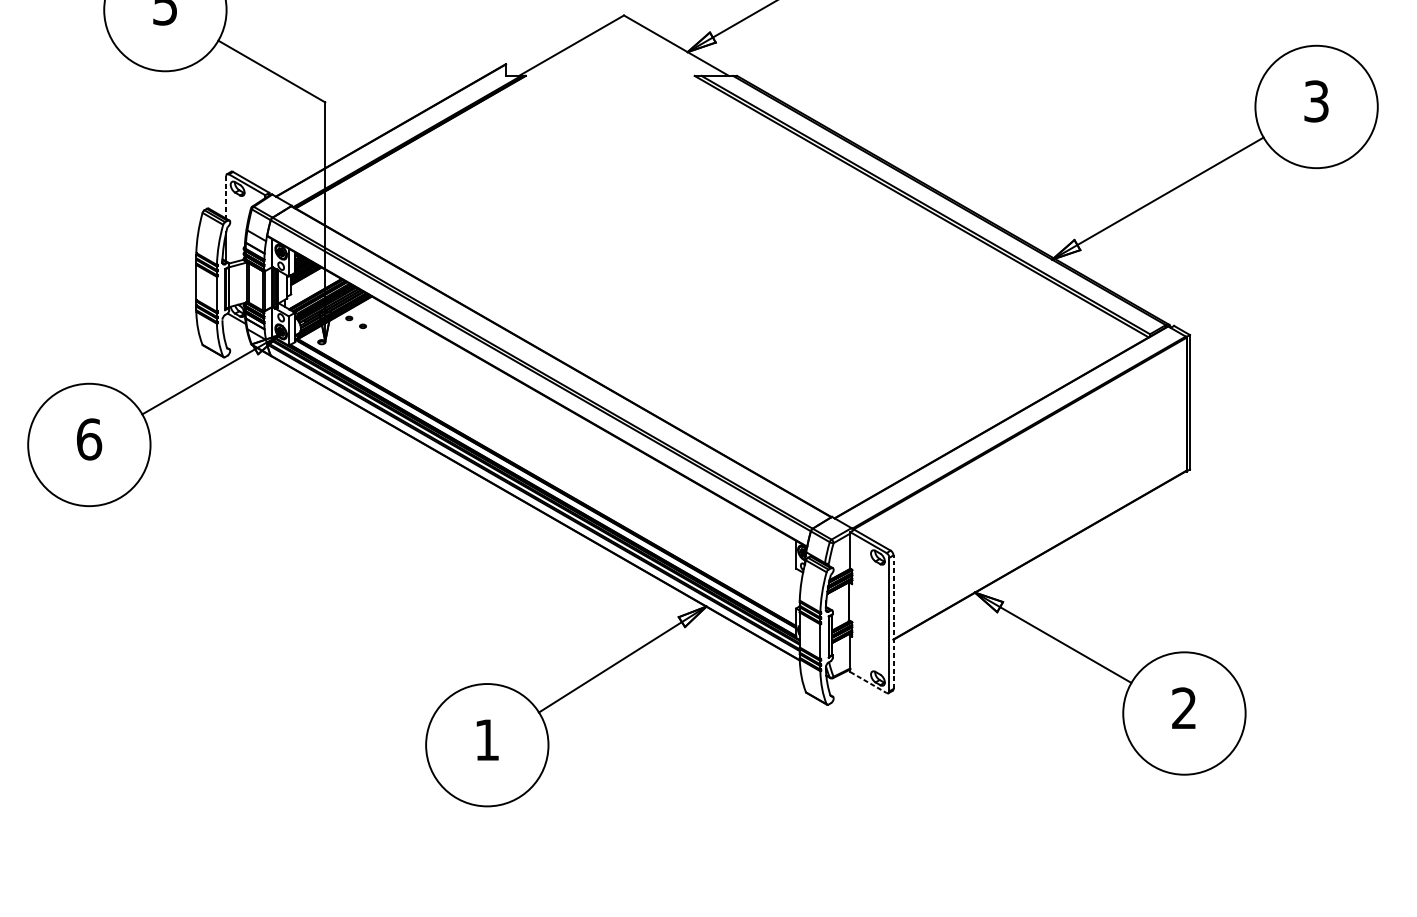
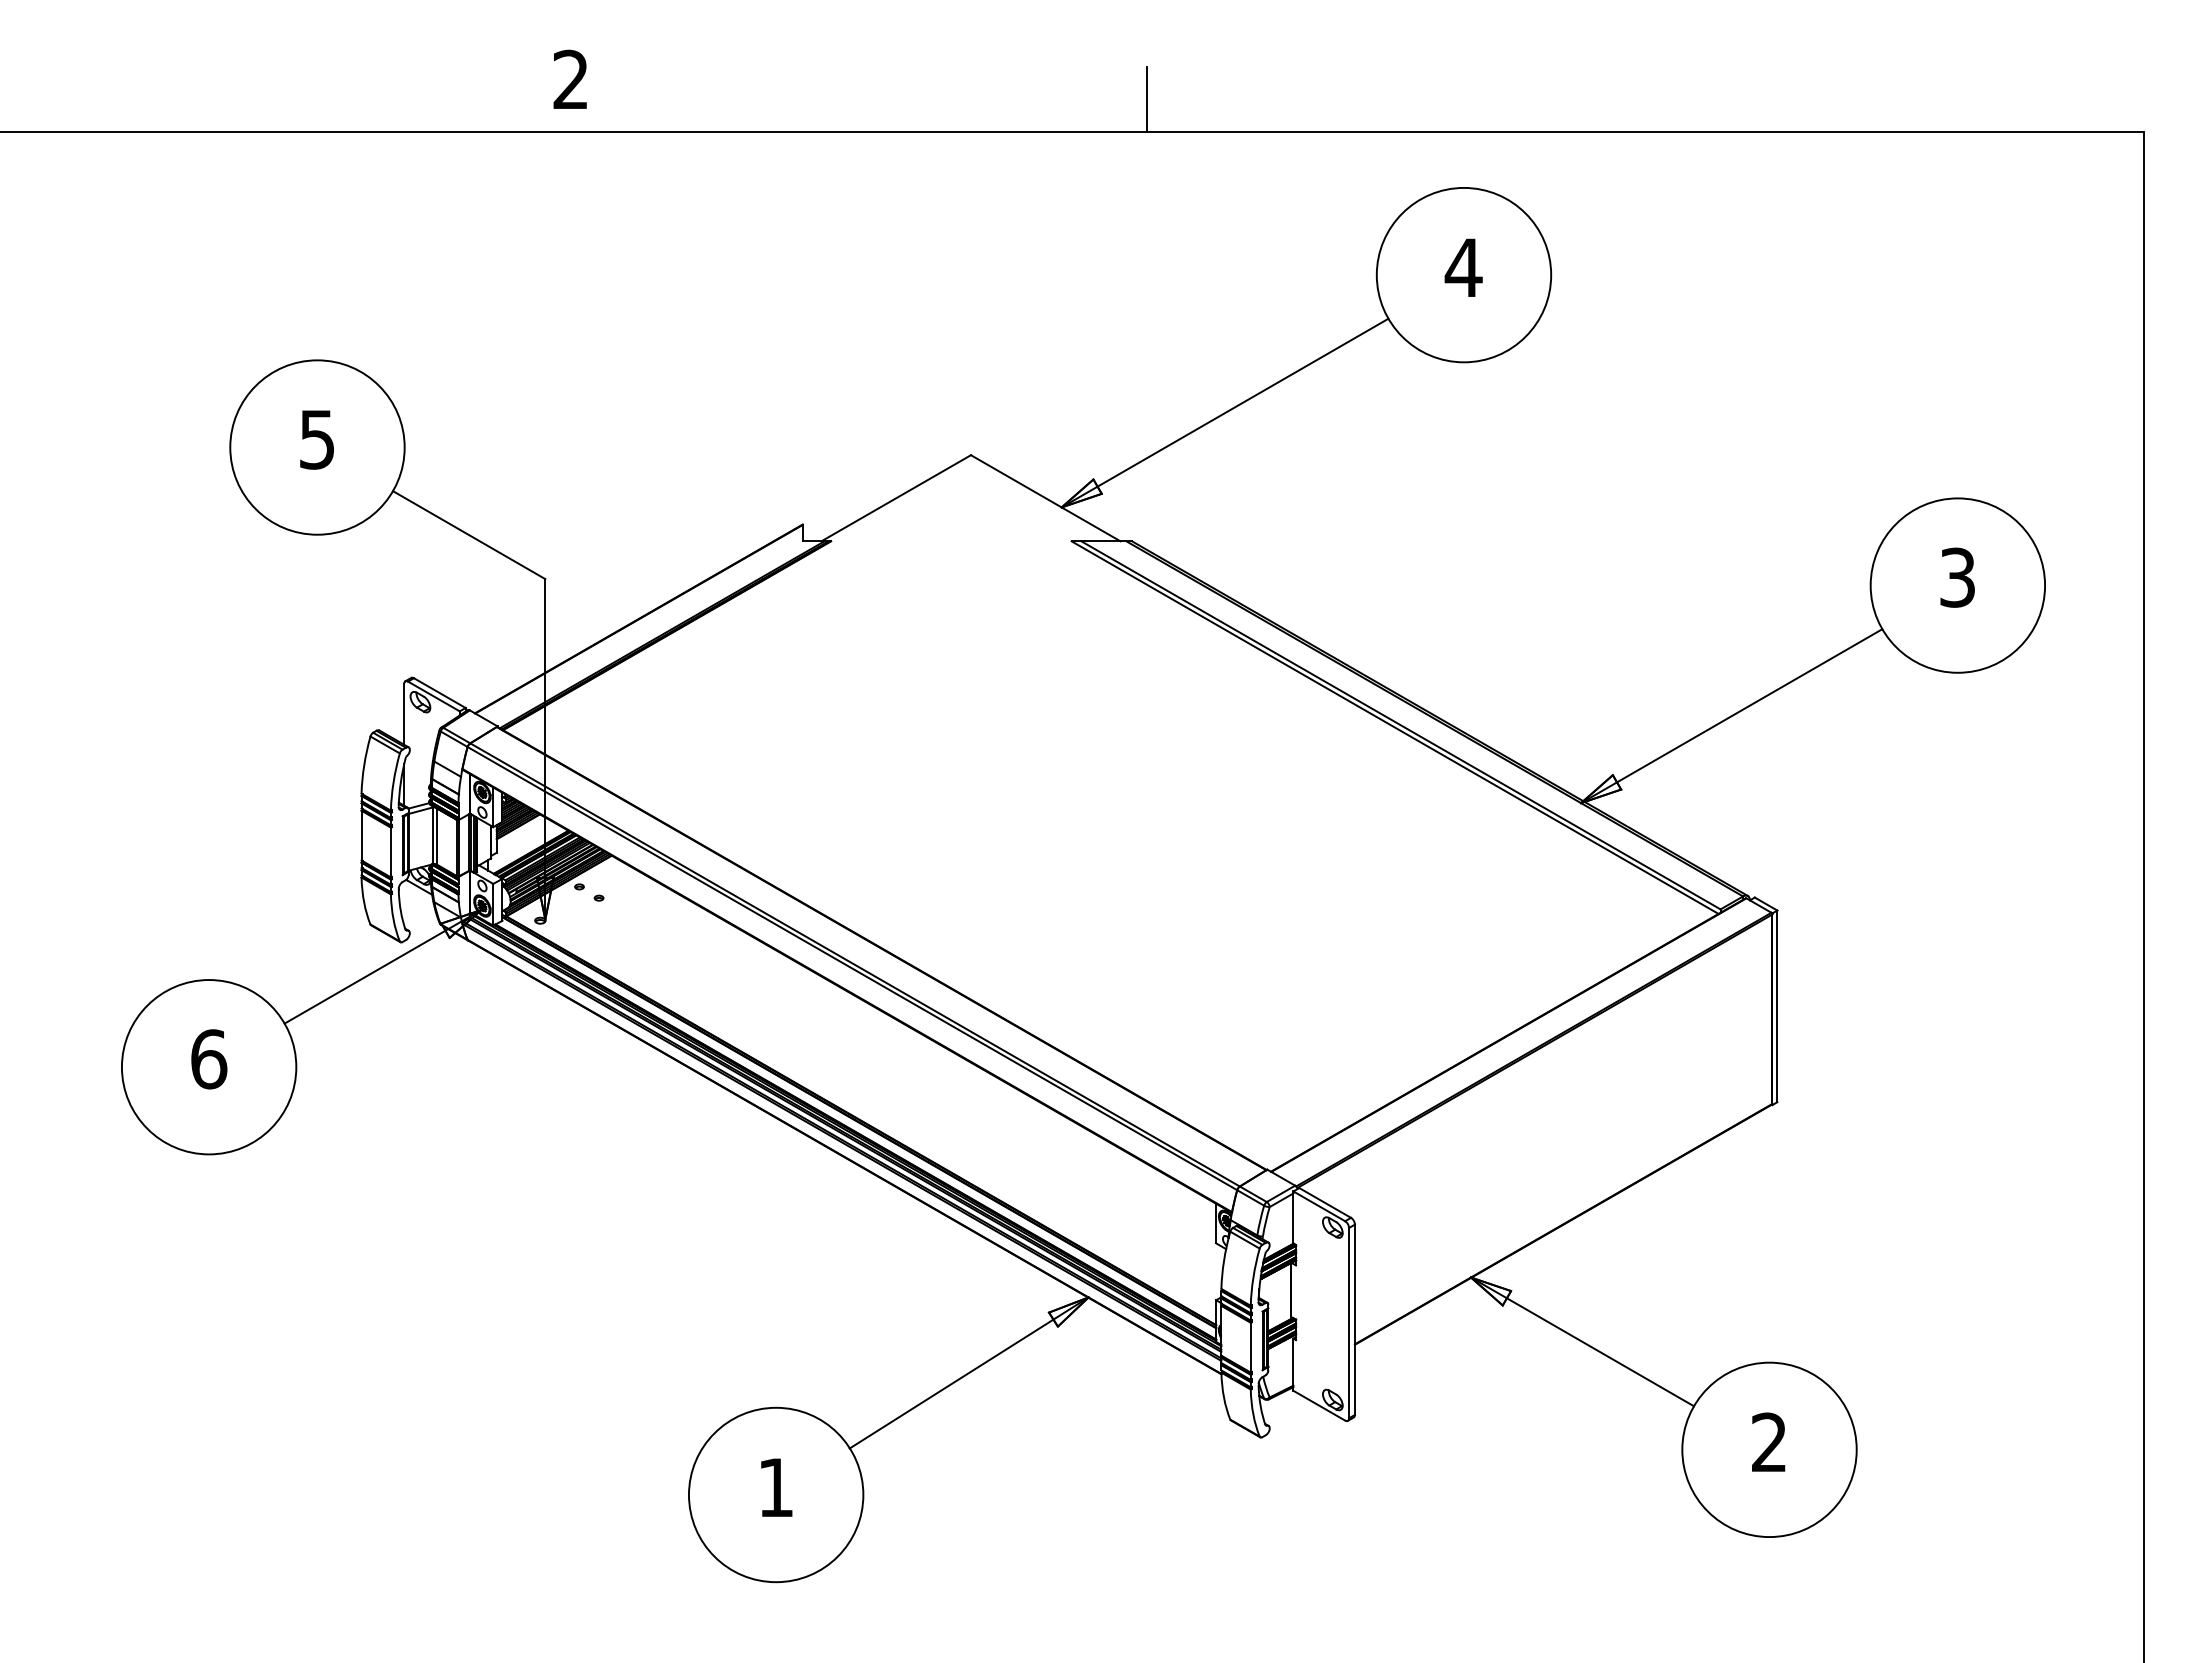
line: (226, 197) -> (404, 714), dashed -> solid
line: (893, 622) -> (1354, 1319), dashed -> solid
line: (868, 682) -> (1319, 1405), dashed -> solid

